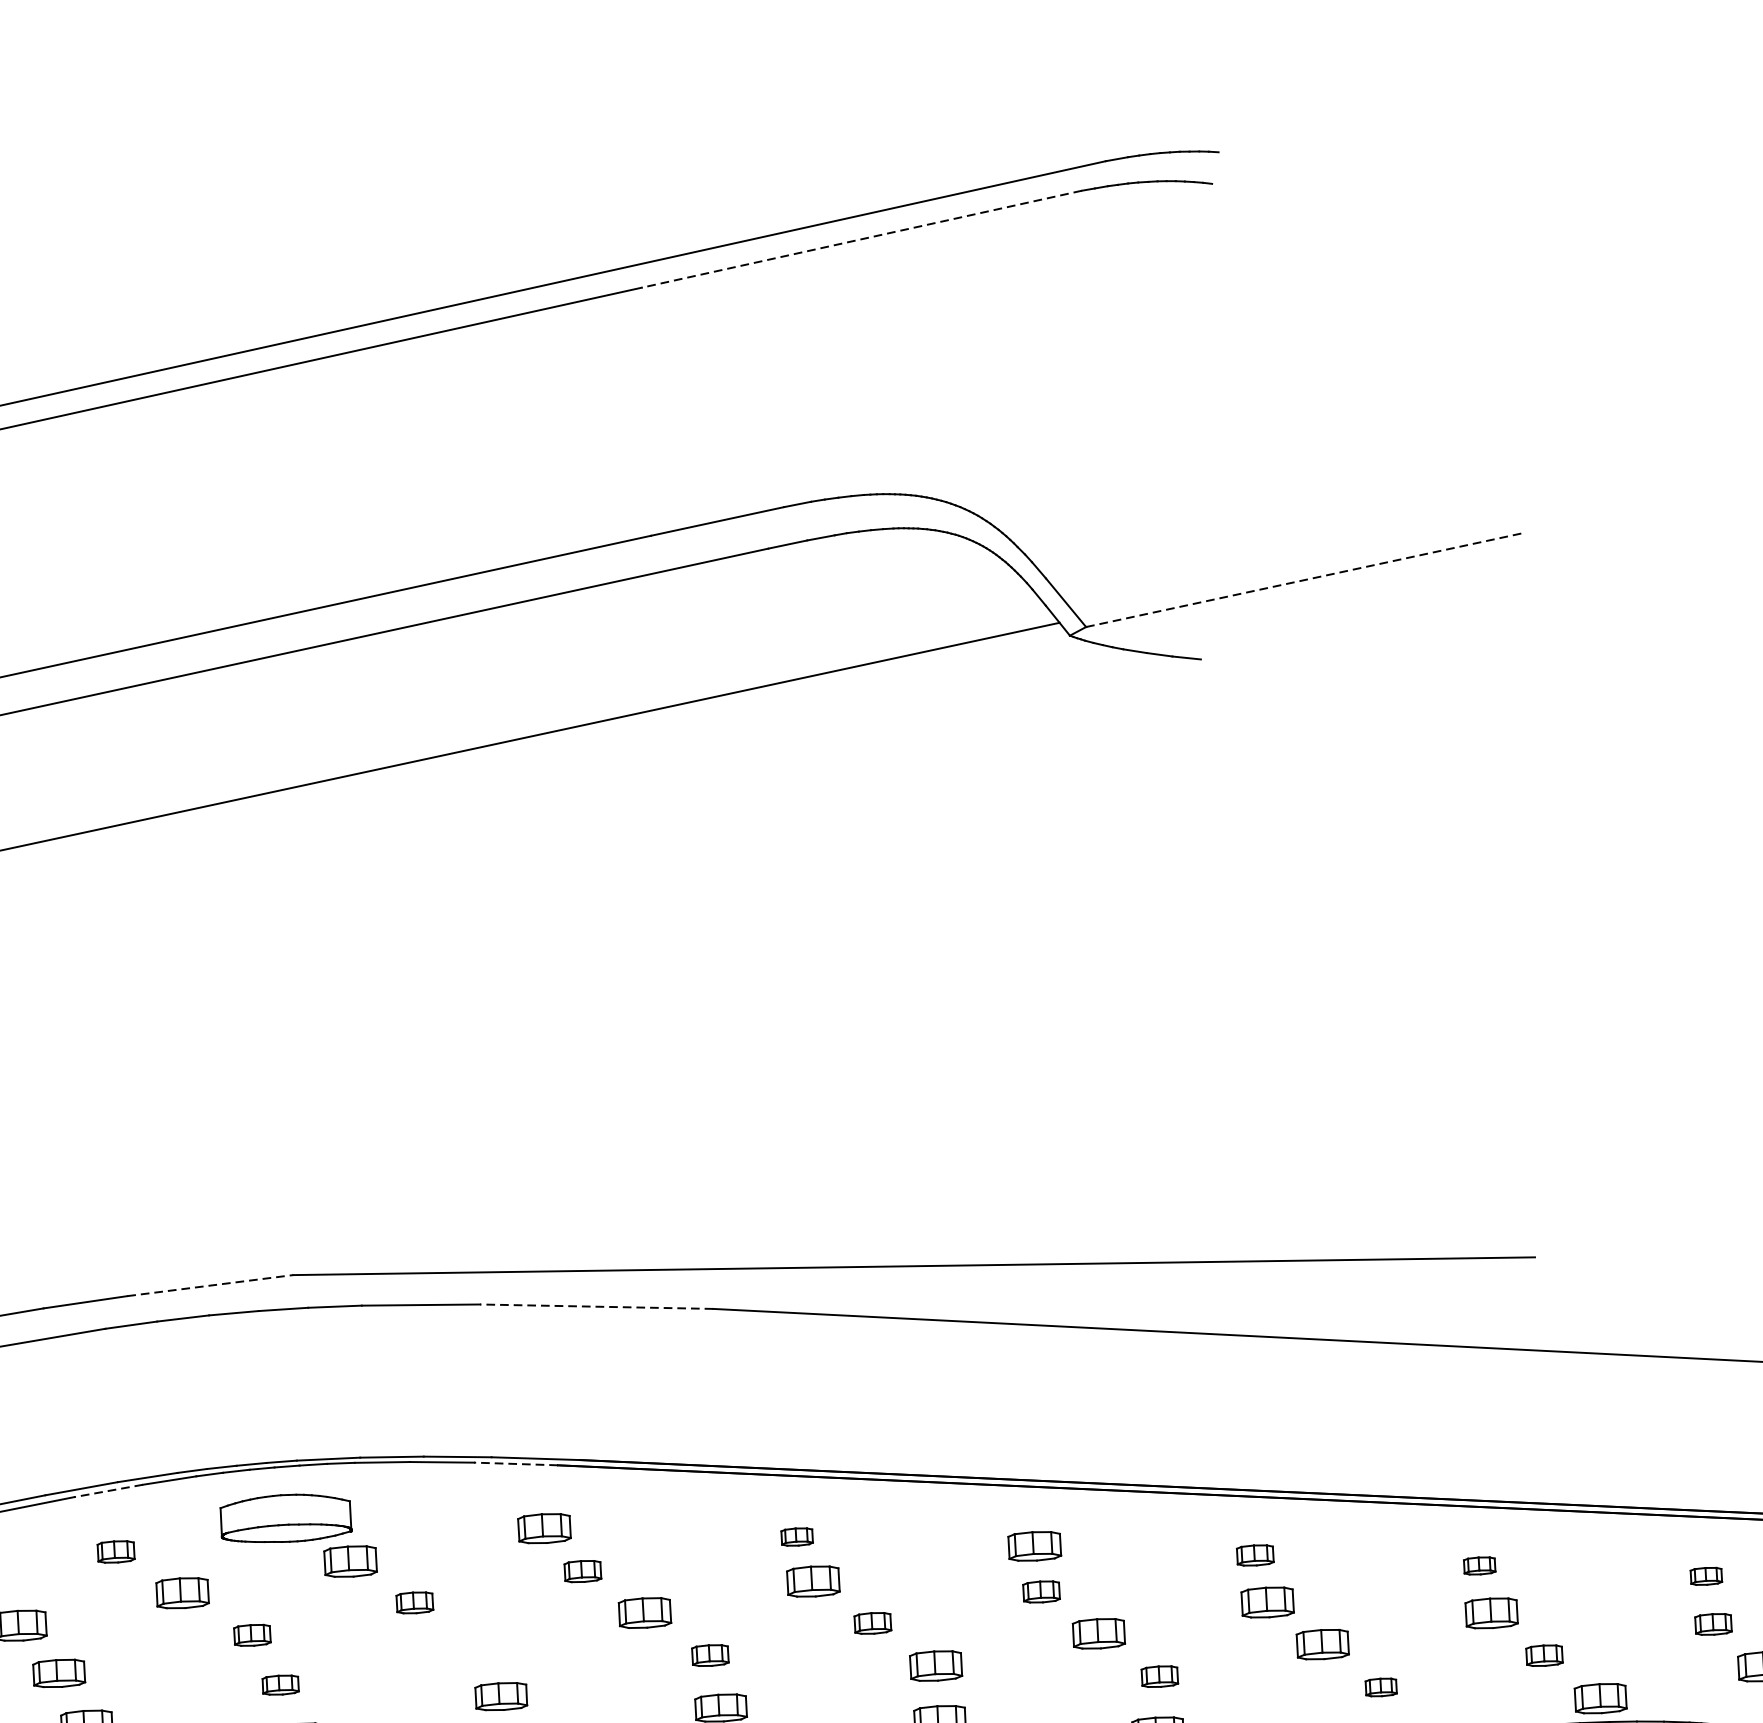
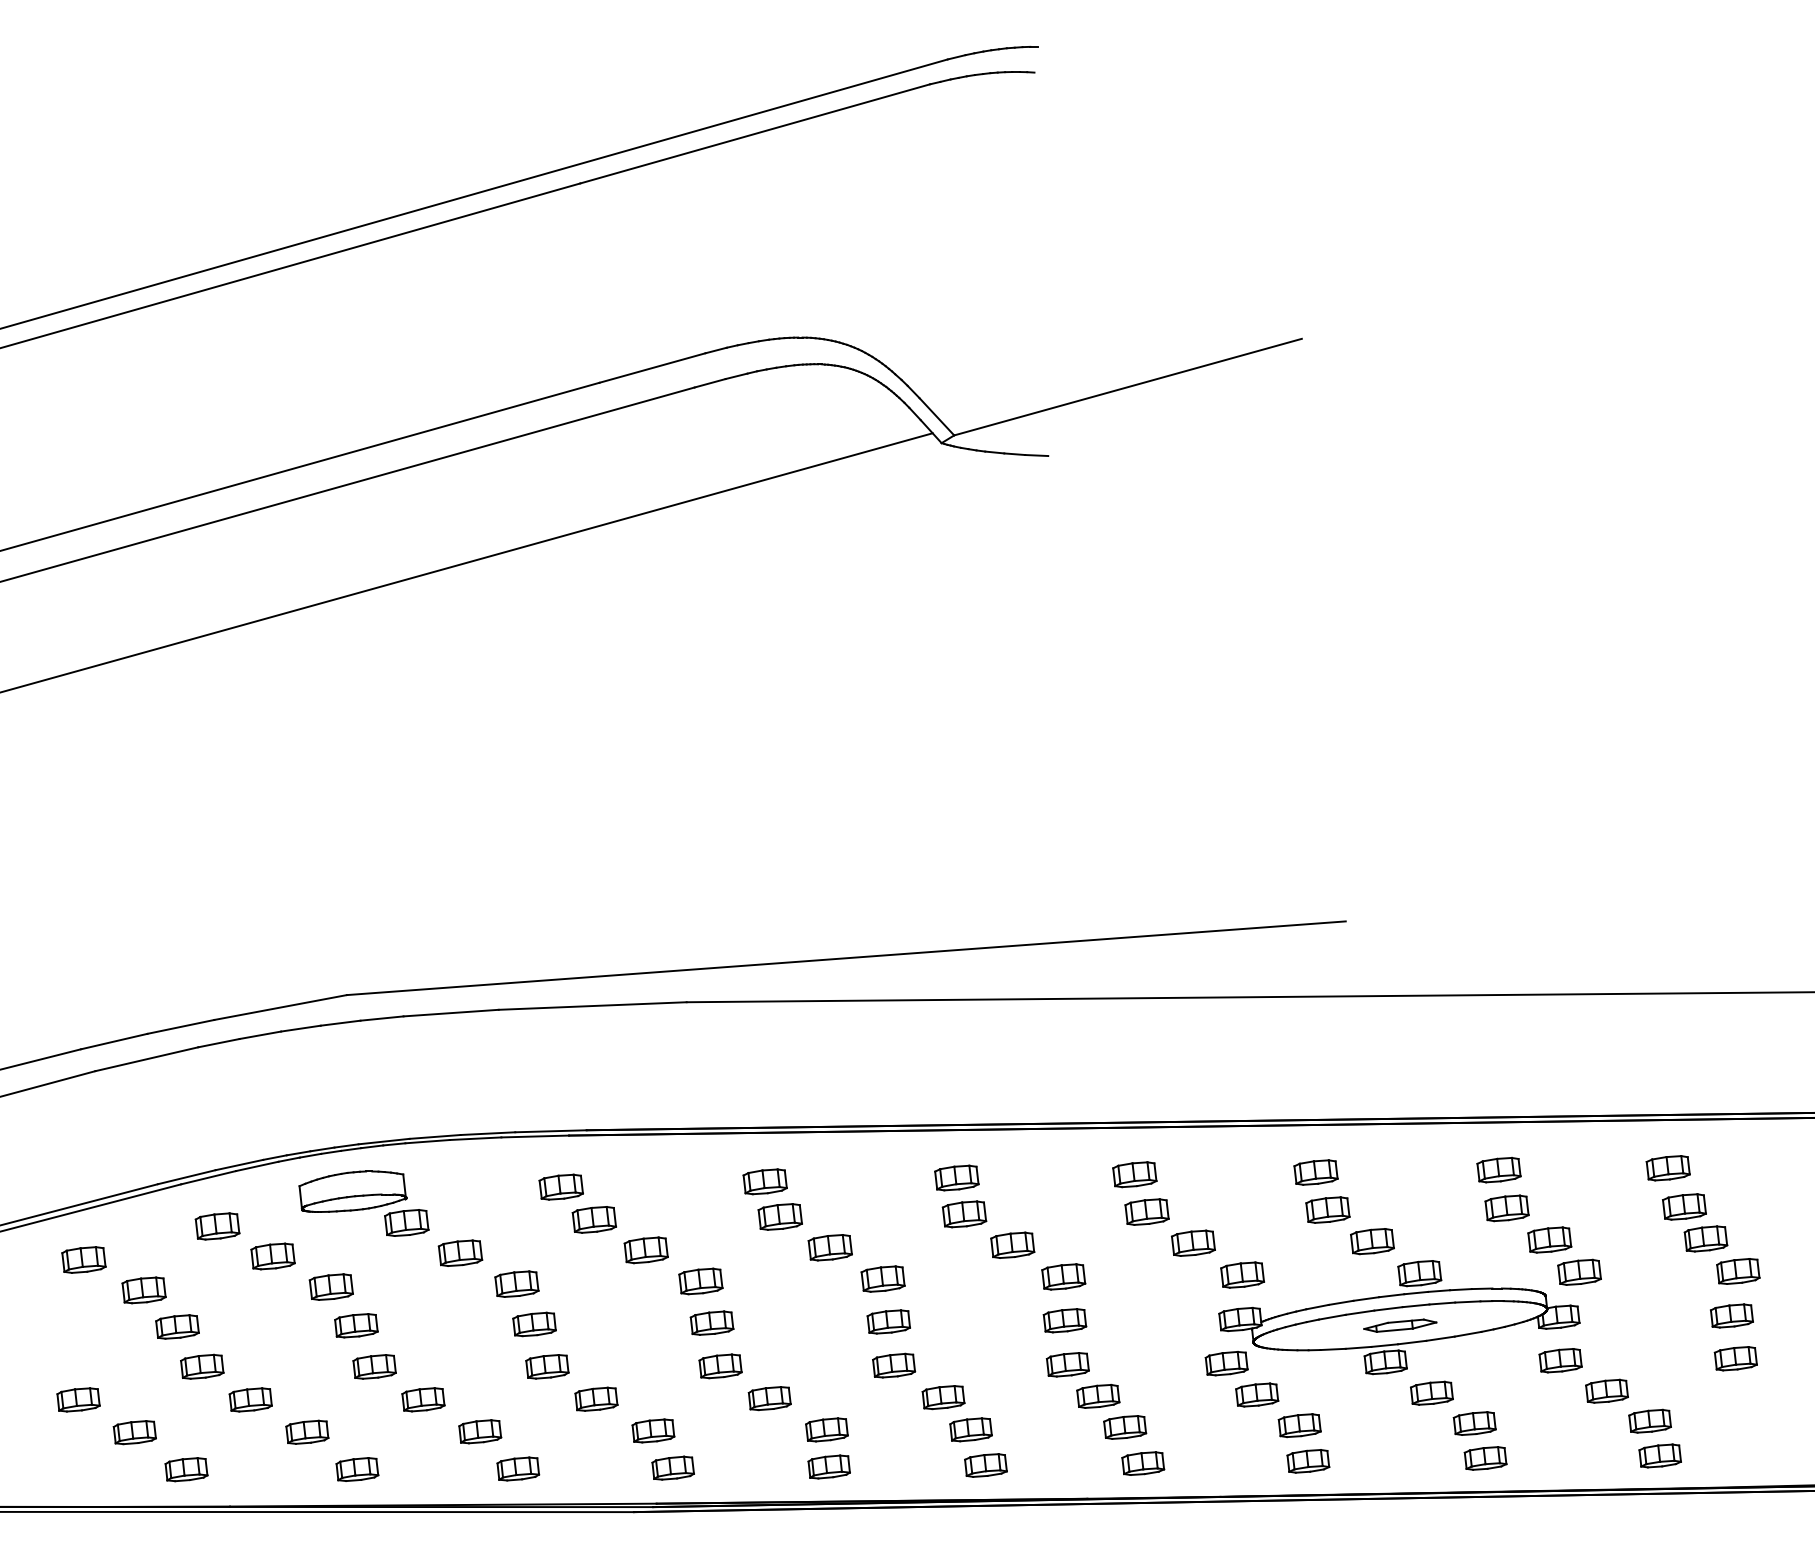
line: (862, 238) -> (755, 133), dashed -> solid
line: (1305, 580) -> (1128, 387), dashed -> solid
line: (211, 1285) -> (281, 1007), dashed -> solid
line: (596, 1307) -> (592, 1006), dashed -> solid
line: (516, 1463) -> (535, 1136), dashed -> solid
line: (108, 1490) -> (208, 1177), dashed -> solid
part: (796, 1536) -> (764, 1181), size x1.67
part: (116, 1551) -> (217, 1226), size x1.43
part: (1254, 1555) -> (1134, 1174), size x1.43
part: (1479, 1565) -> (1315, 1172), size x1.67
part: (581, 1570) -> (593, 1219), size x1.43
part: (1705, 1575) -> (1498, 1169), size x1.67
part: (1041, 1592) -> (964, 1214), size x1.43
part: (414, 1602) -> (460, 1252), size x1.43
part: (872, 1622) -> (829, 1247), size x1.43
part: (1712, 1624) -> (1506, 1208), size x1.43
part: (251, 1634) -> (330, 1286), size x1.43
part: (481, 1644) -> (516, 1283), added
part: (709, 1655) -> (700, 1281), size x1.43
part: (1544, 1655) -> (1372, 1241), size x1.43
part: (1159, 1676) -> (1063, 1276), size x1.43
part: (280, 1684) -> (356, 1325), size x1.43
part: (1381, 1686) -> (1242, 1274), size x1.67

